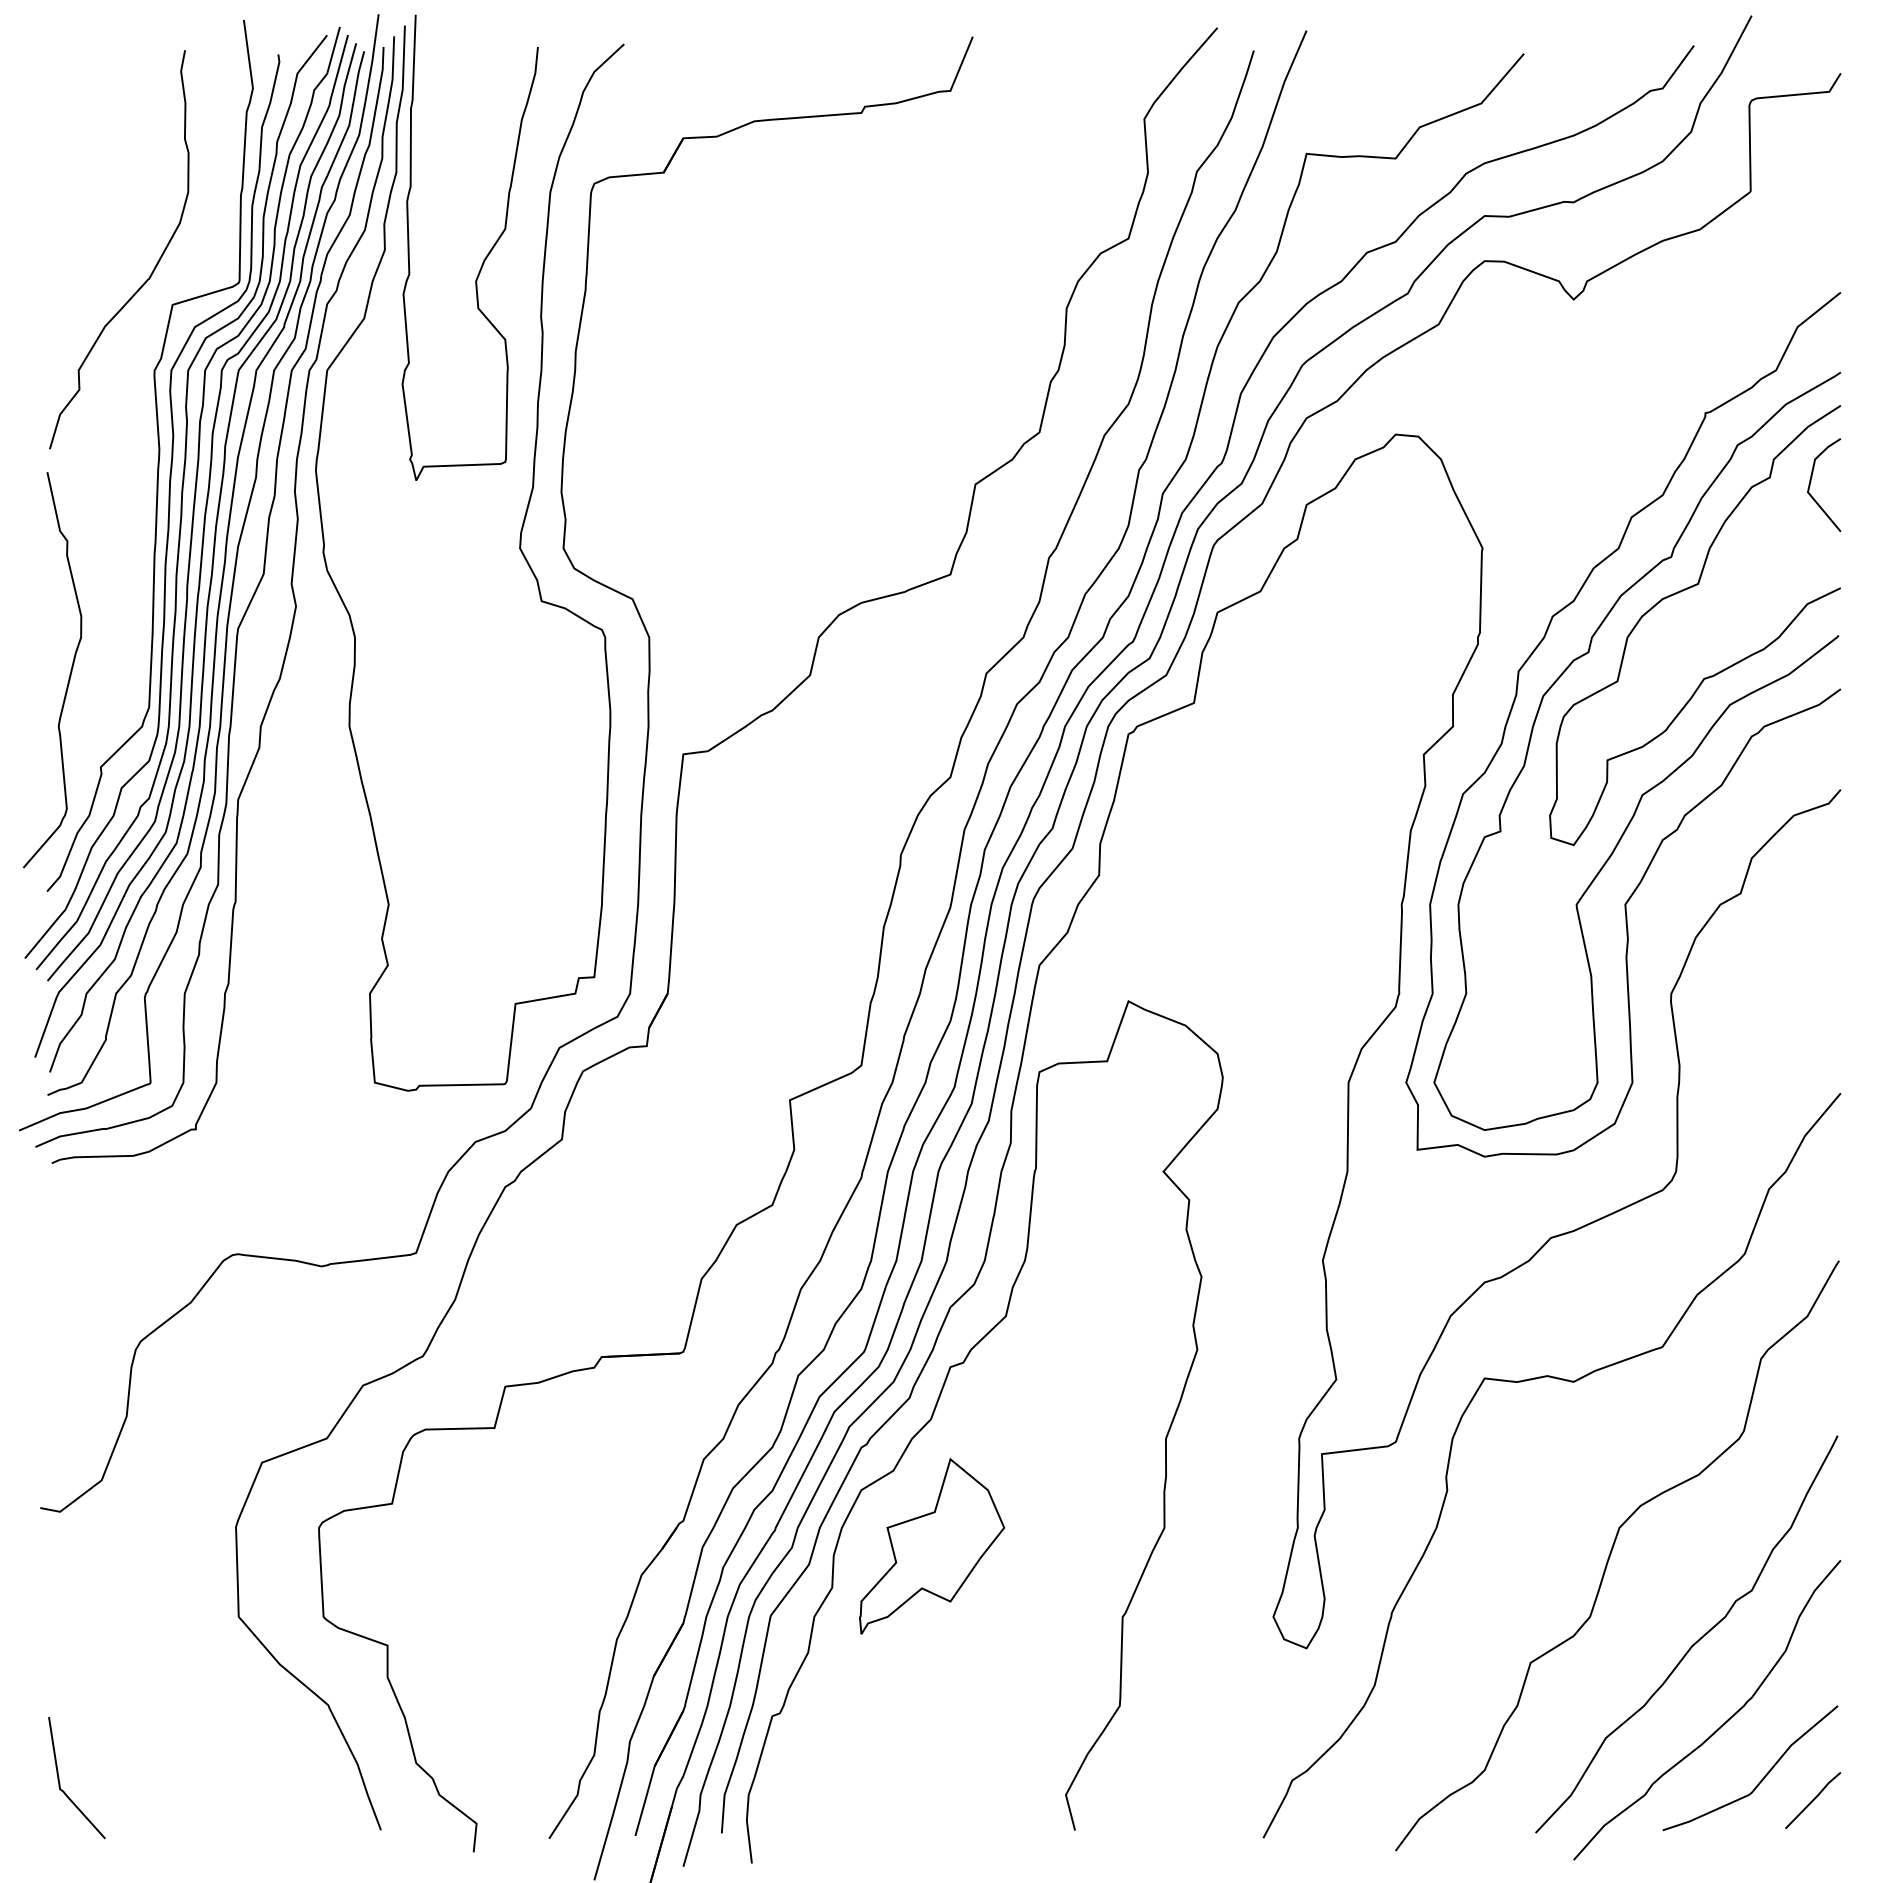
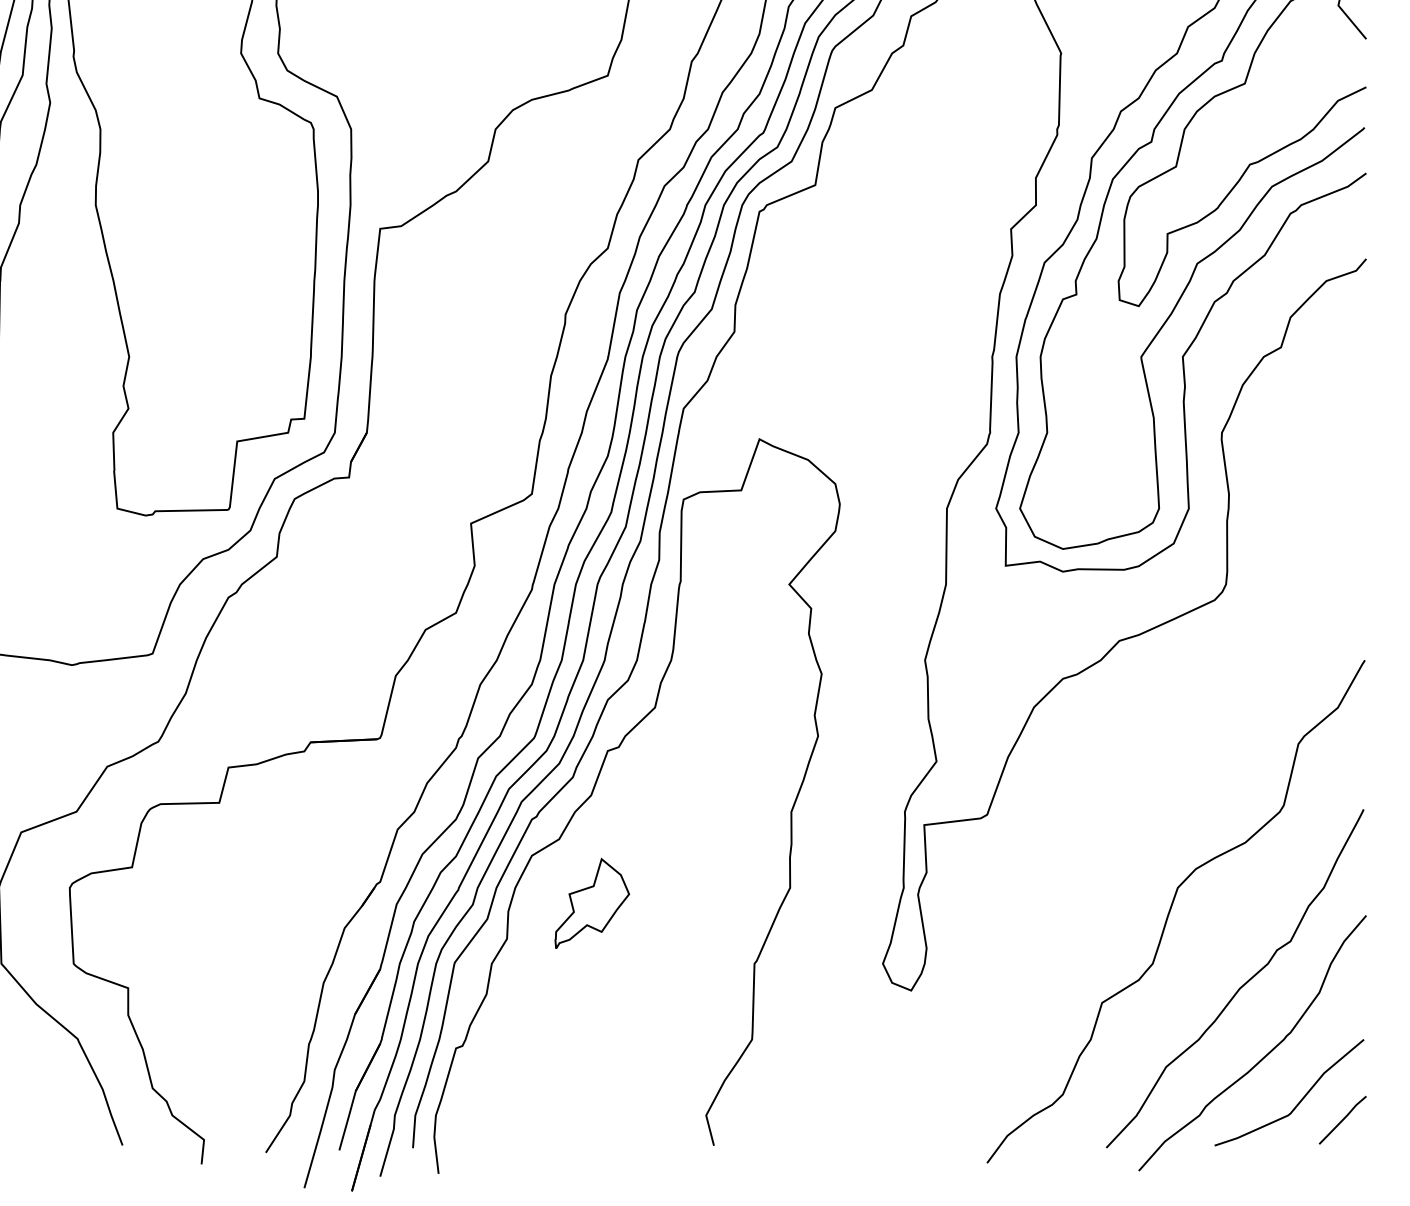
curve: (1570, 1382) -> (1136, 764), removed
part: (932, 1546) -> (592, 903), size x0.6

